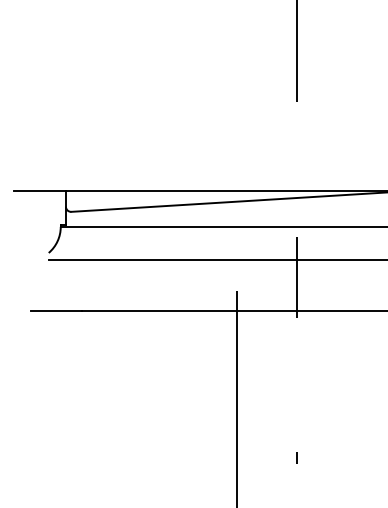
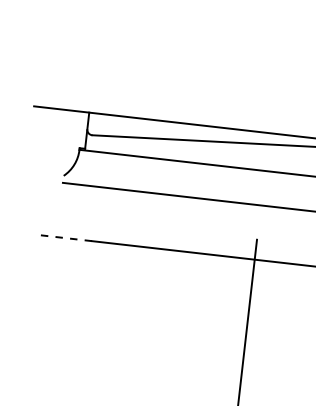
line: (56, 311) -> (64, 238), solid -> dashed

